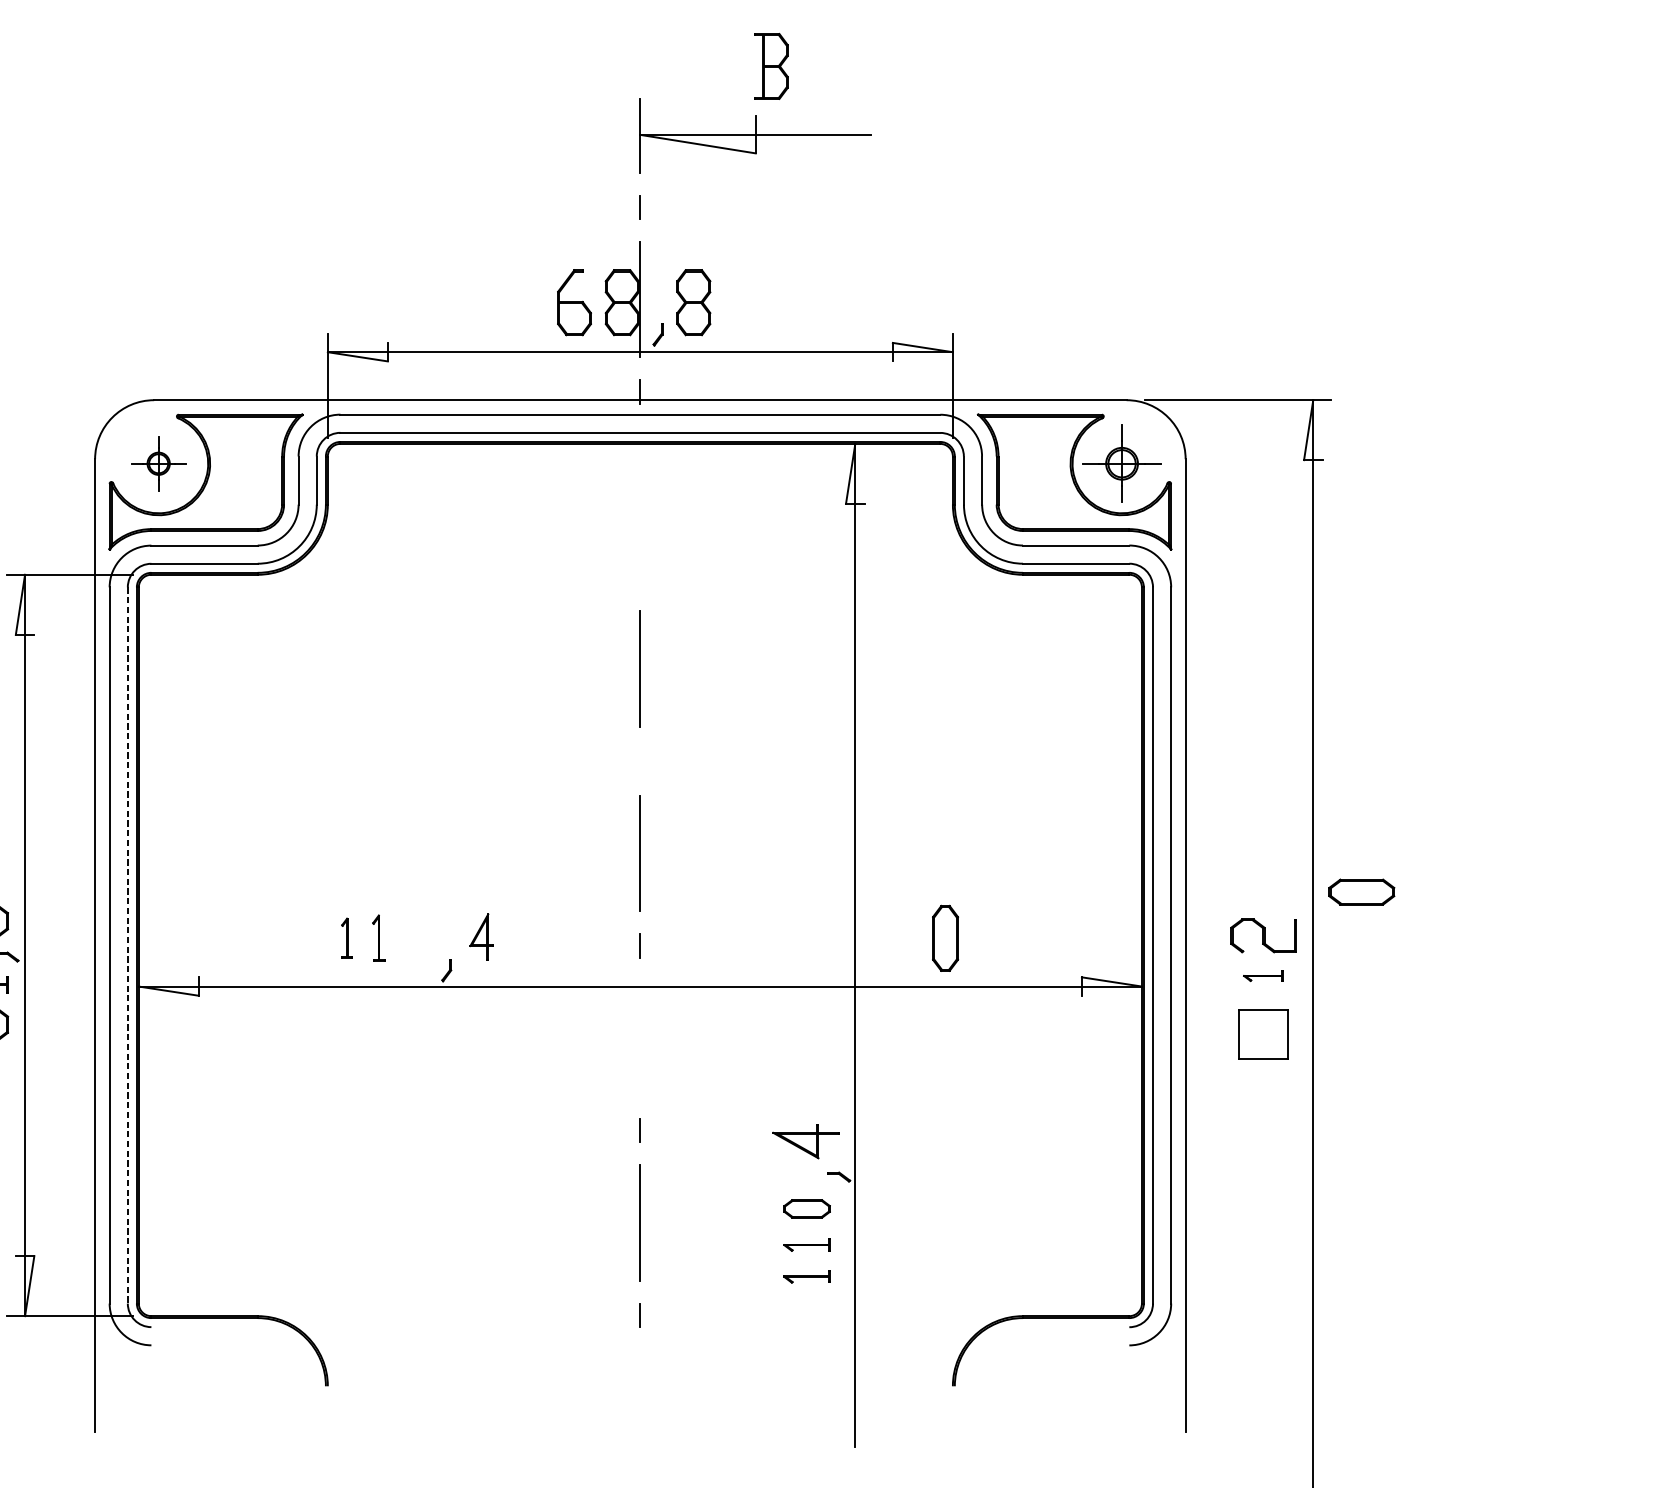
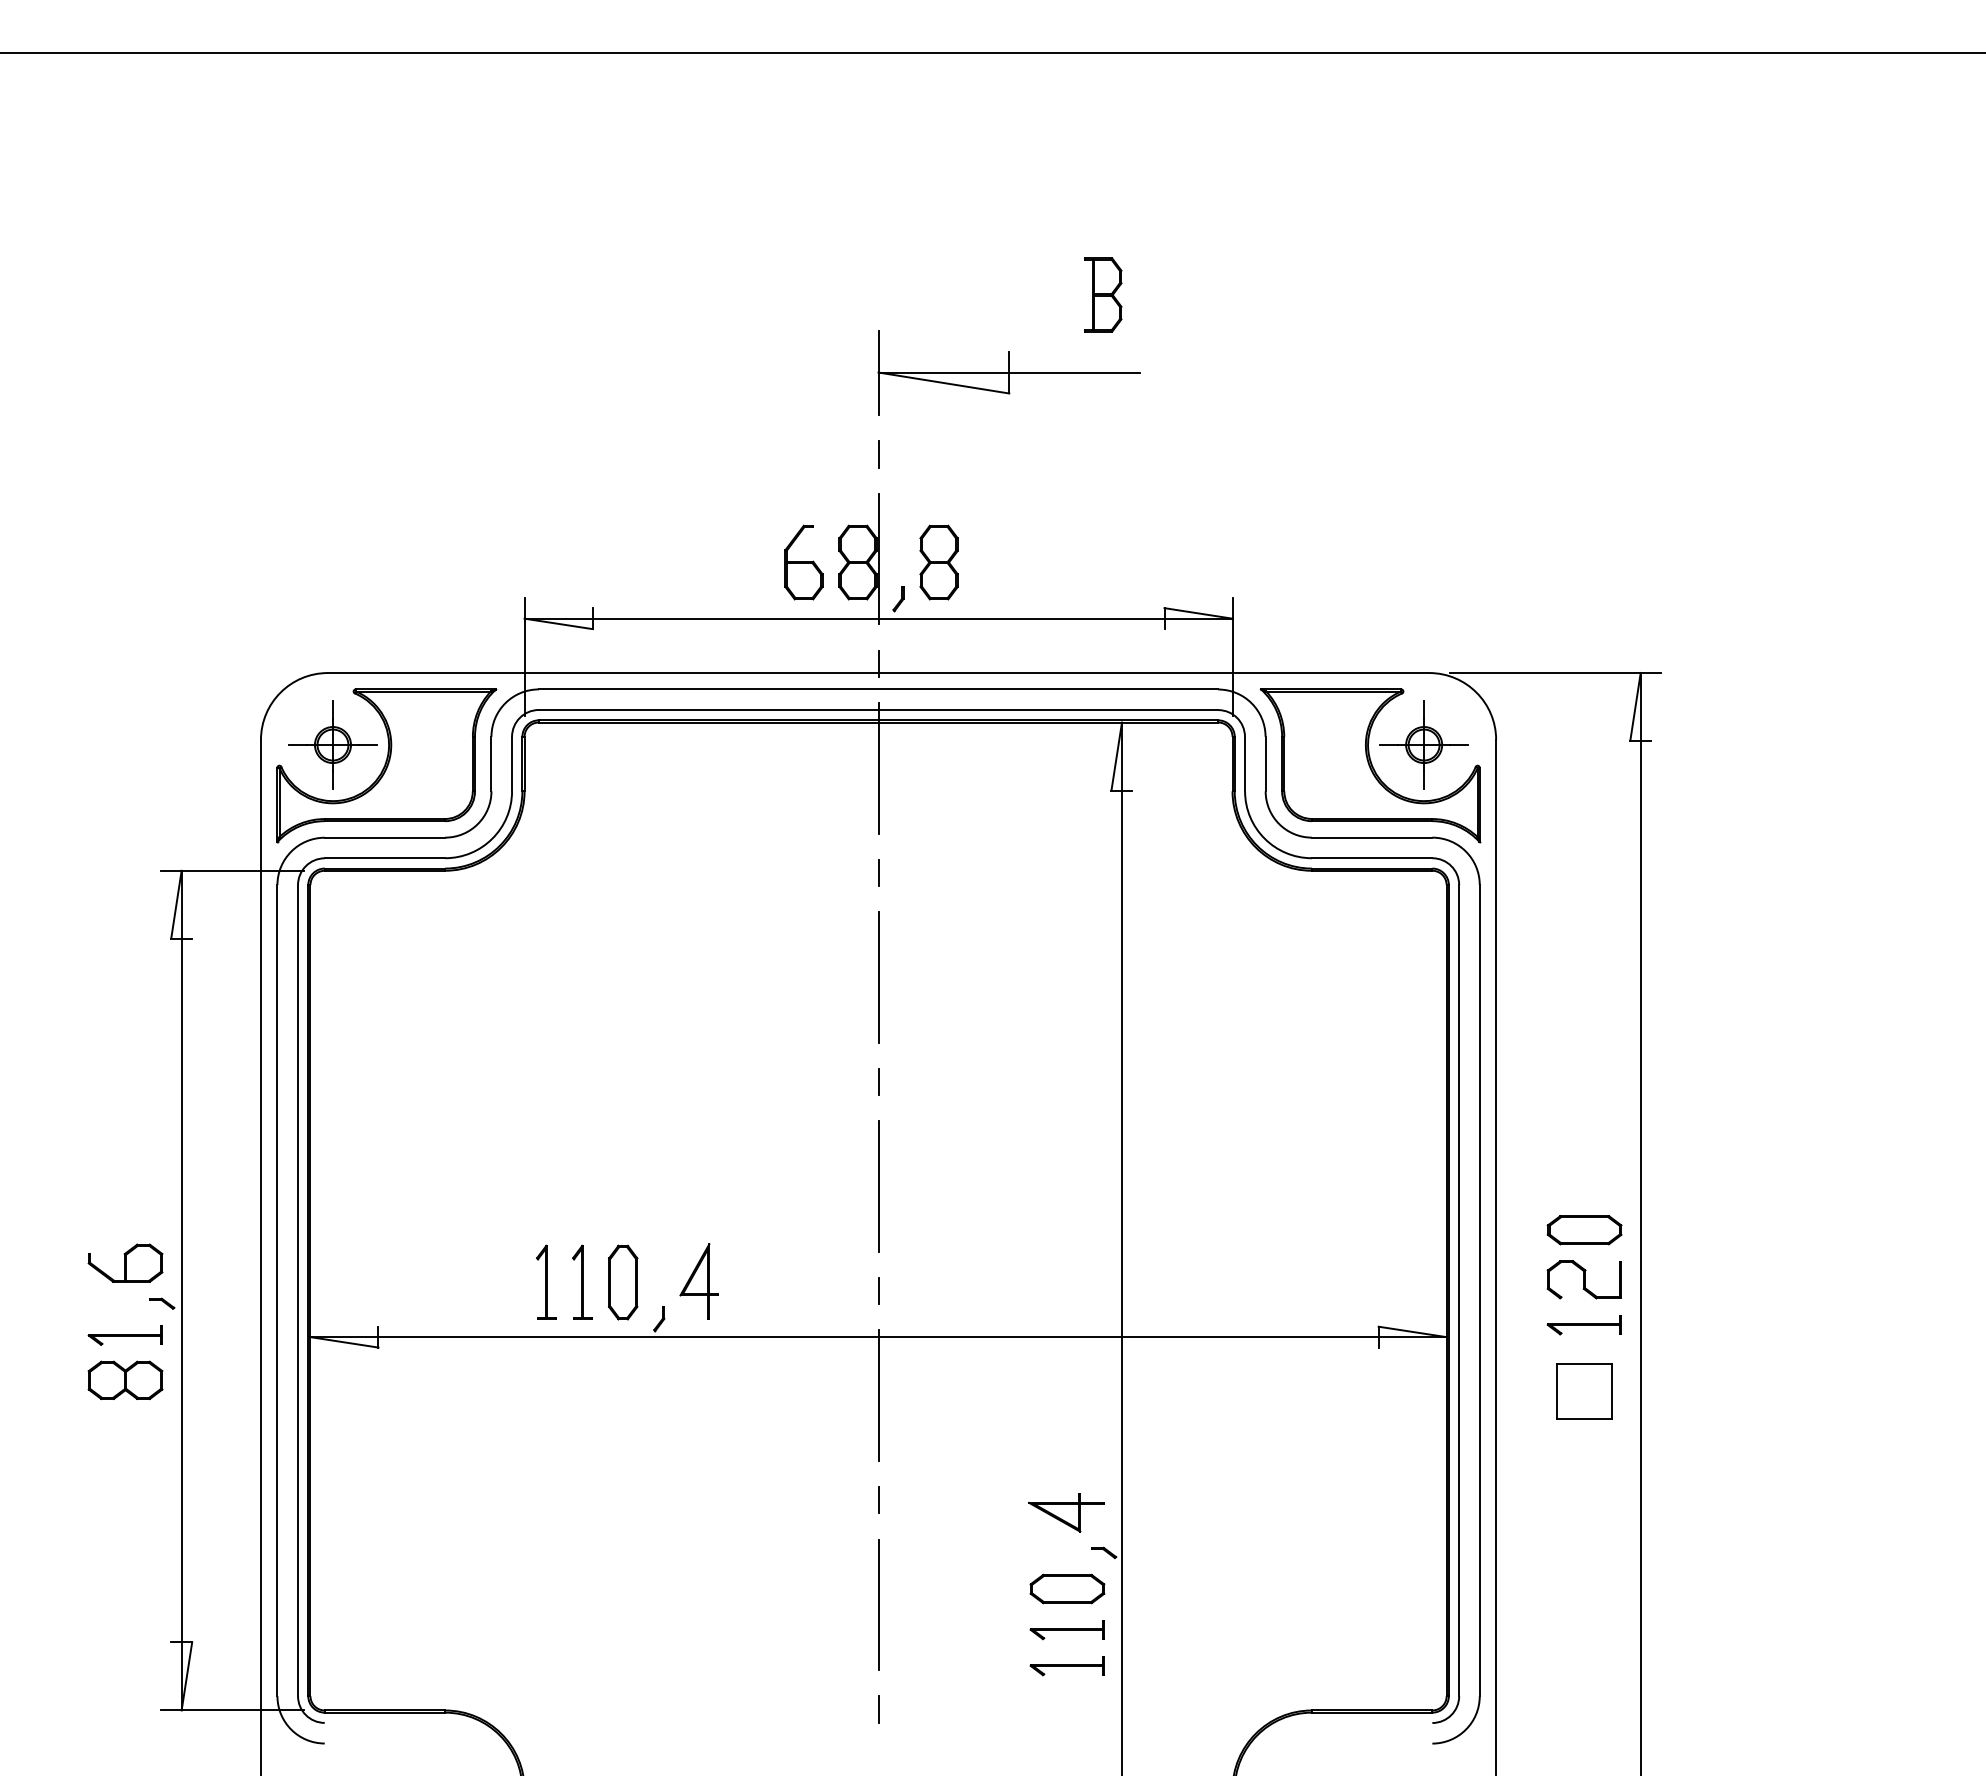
part: (771, 65) -> (1103, 294), moved
part: (158, 463) -> (332, 744), size x1.43
line: (640, 483) -> (878, 767), added
line: (640, 576) -> (878, 872), added
line: (640, 760) -> (878, 1081), added
part: (1361, 892) -> (1584, 1230), moved
part: (347, 937) -> (546, 1281), size x1.67
part: (378, 937) -> (582, 1281), size x1.43
part: (481, 937) -> (698, 1281), size x1.43
part: (945, 938) -> (623, 1282), moved
line: (127, 945) -> (297, 1290), dashed -> solid
part: (1262, 976) -> (1583, 1325), size x1.67
line: (640, 1038) -> (878, 1395), added
part: (807, 1208) -> (1067, 1588), size x1.43
part: (806, 1245) -> (1066, 1630), size x1.43
part: (806, 1277) -> (1066, 1666), size x1.43

